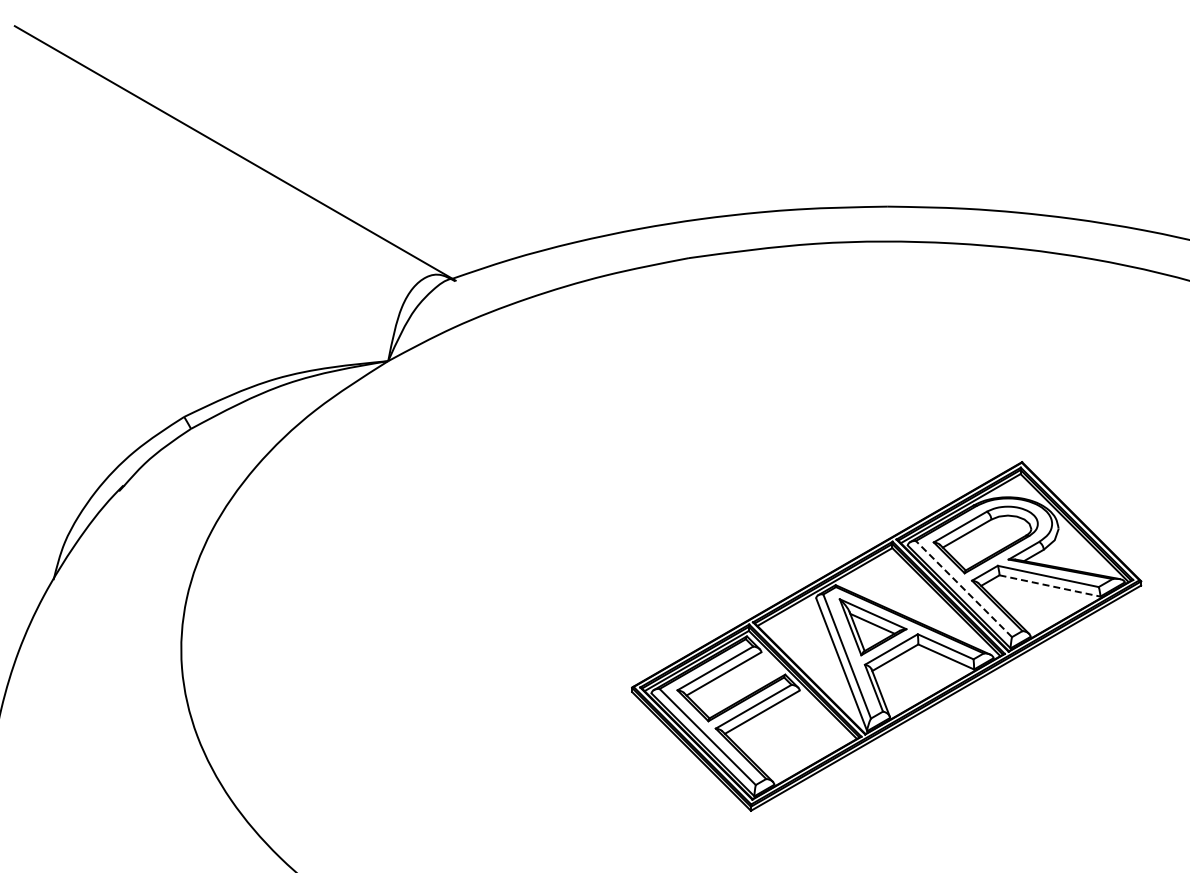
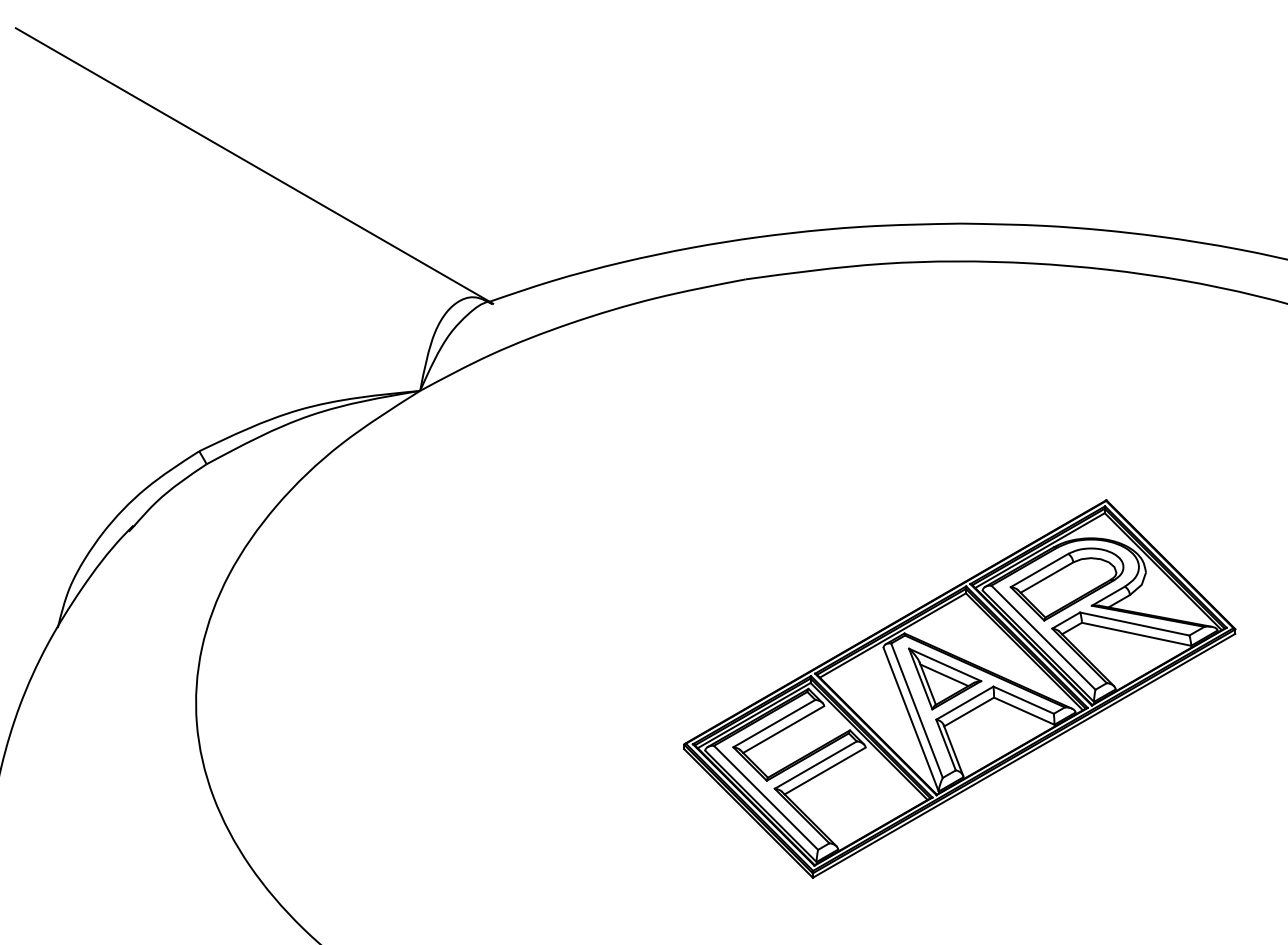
line: (1049, 585) -> (1136, 633), dashed -> solid
line: (963, 589) -> (1042, 638), dashed -> solid

